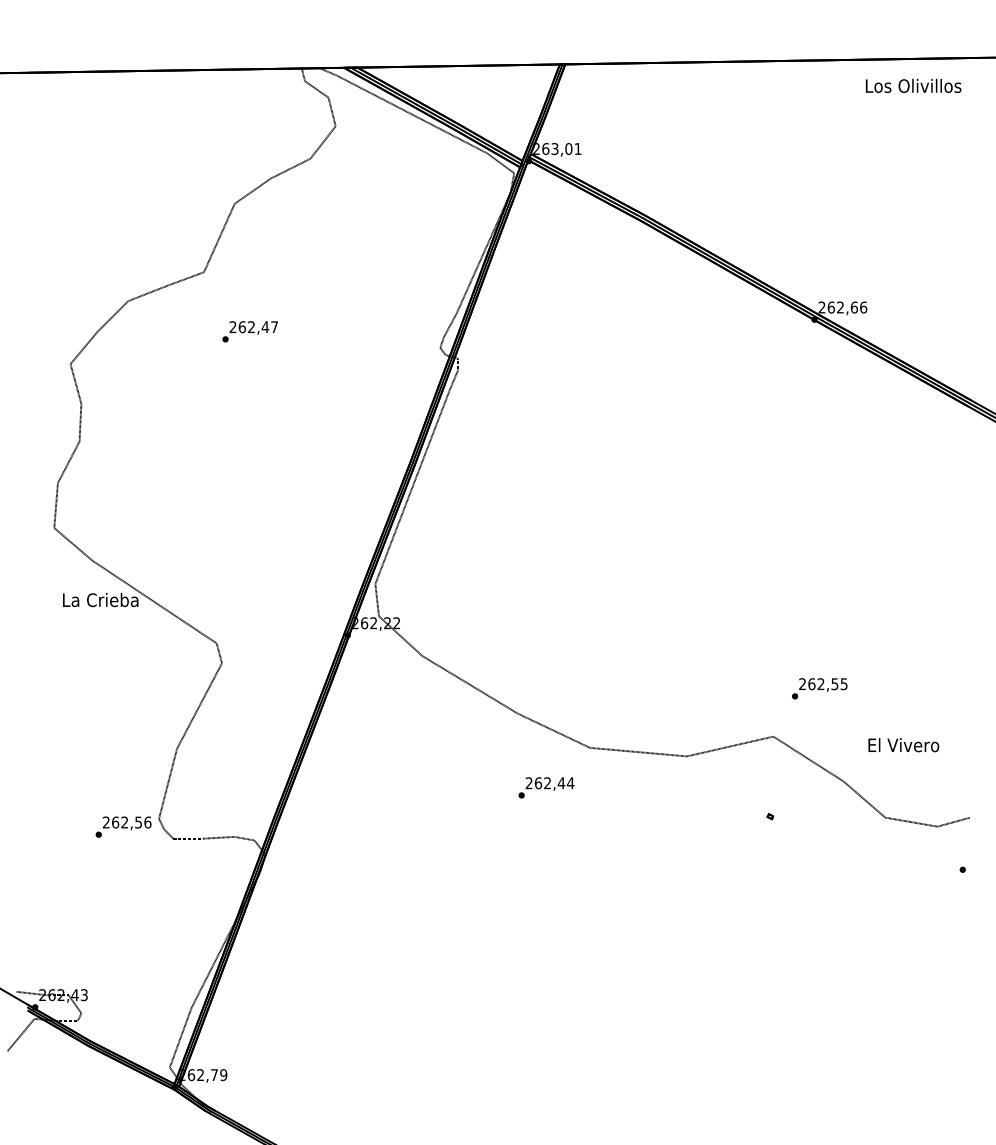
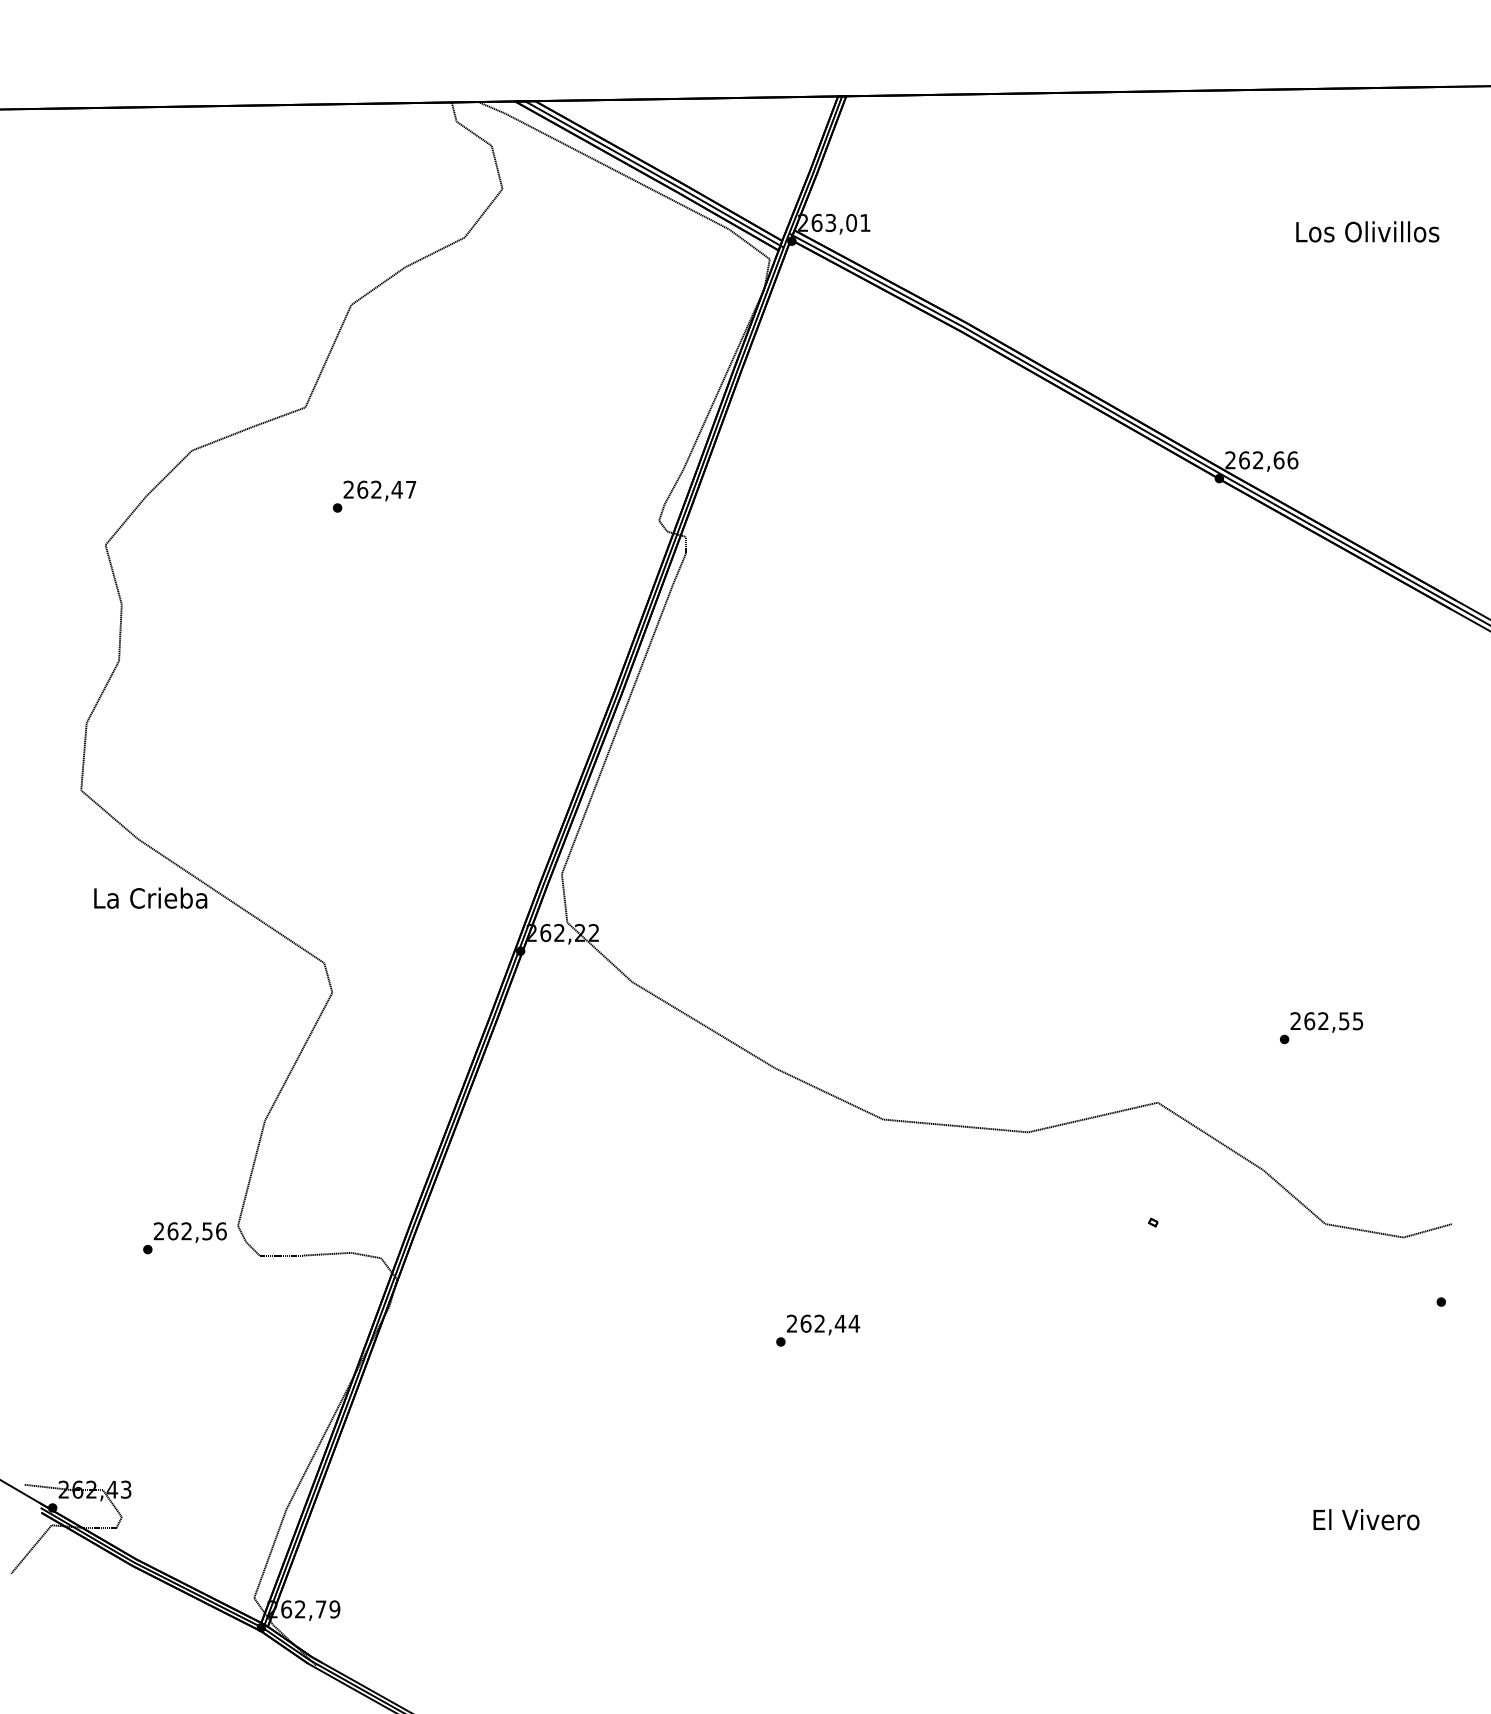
text: (913, 85) -> (1367, 231), moved
text: (819, 688) -> (1321, 1027), moved
text: (903, 745) -> (1366, 1520), moved
text: (546, 787) -> (818, 1330), moved

